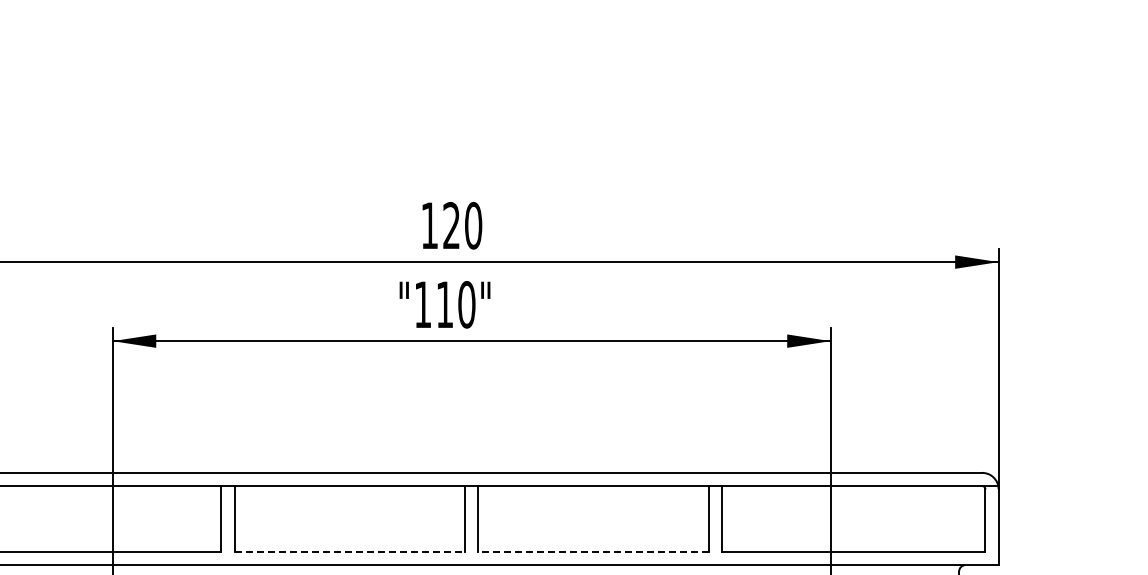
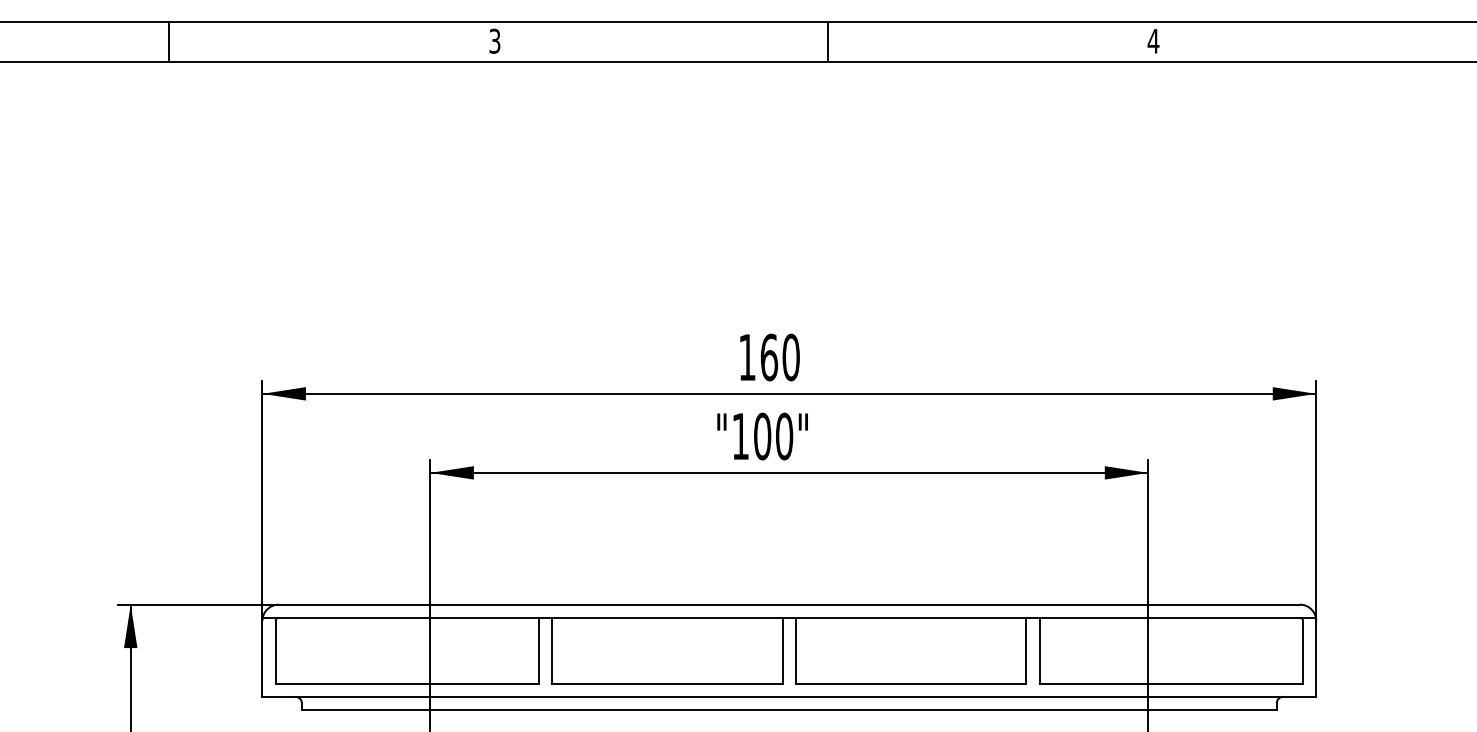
text: (451, 225) -> (769, 357), 120 -> 160
text: (444, 304) -> (762, 436), "110" -> "100"
line: (350, 551) -> (668, 683), dashed -> solid
line: (592, 551) -> (910, 683), dashed -> solid

